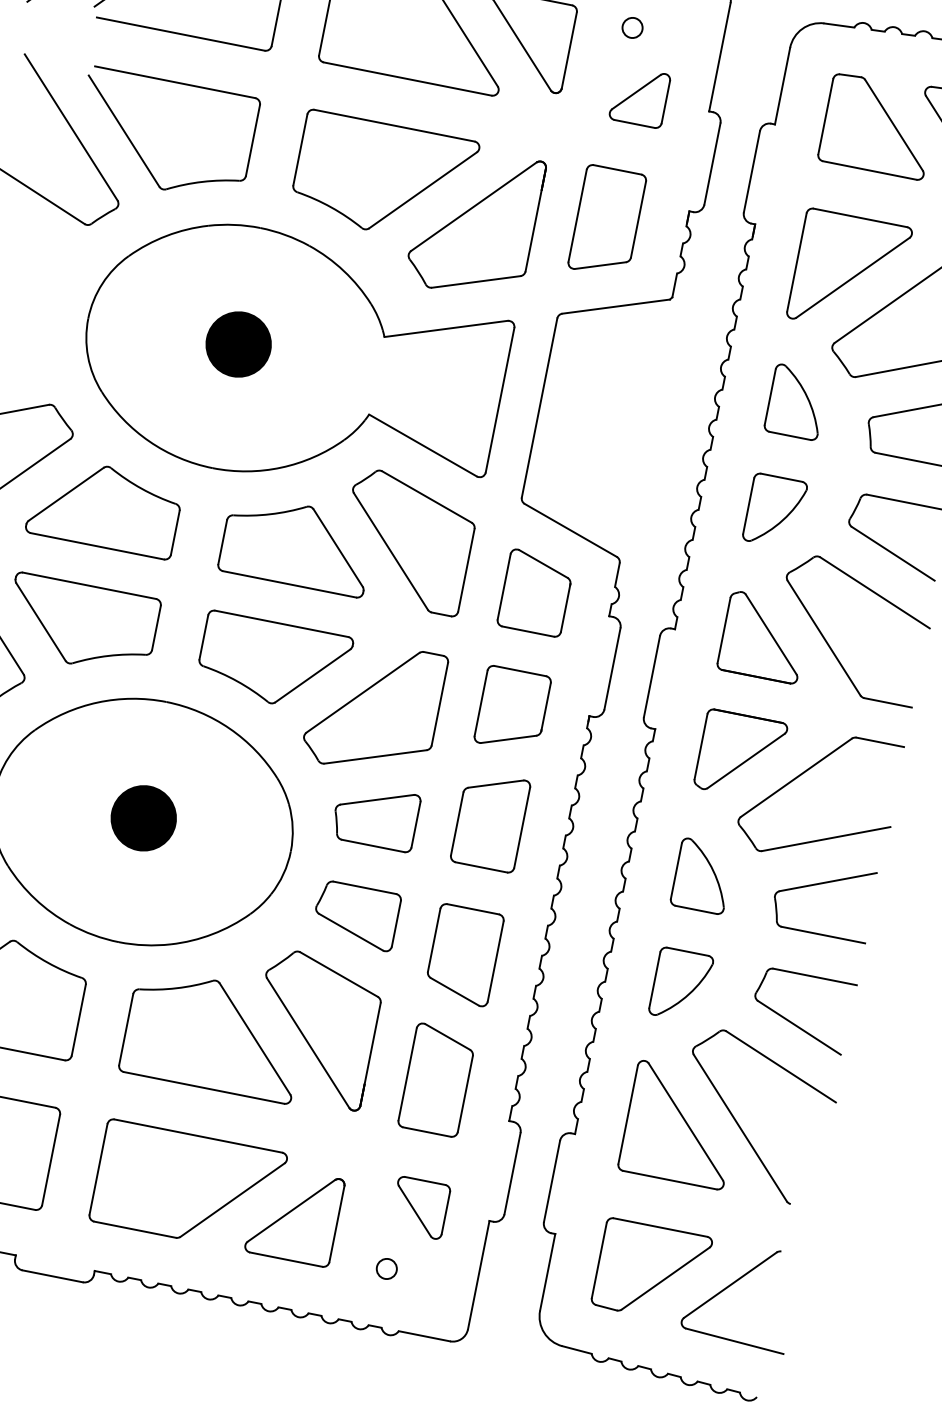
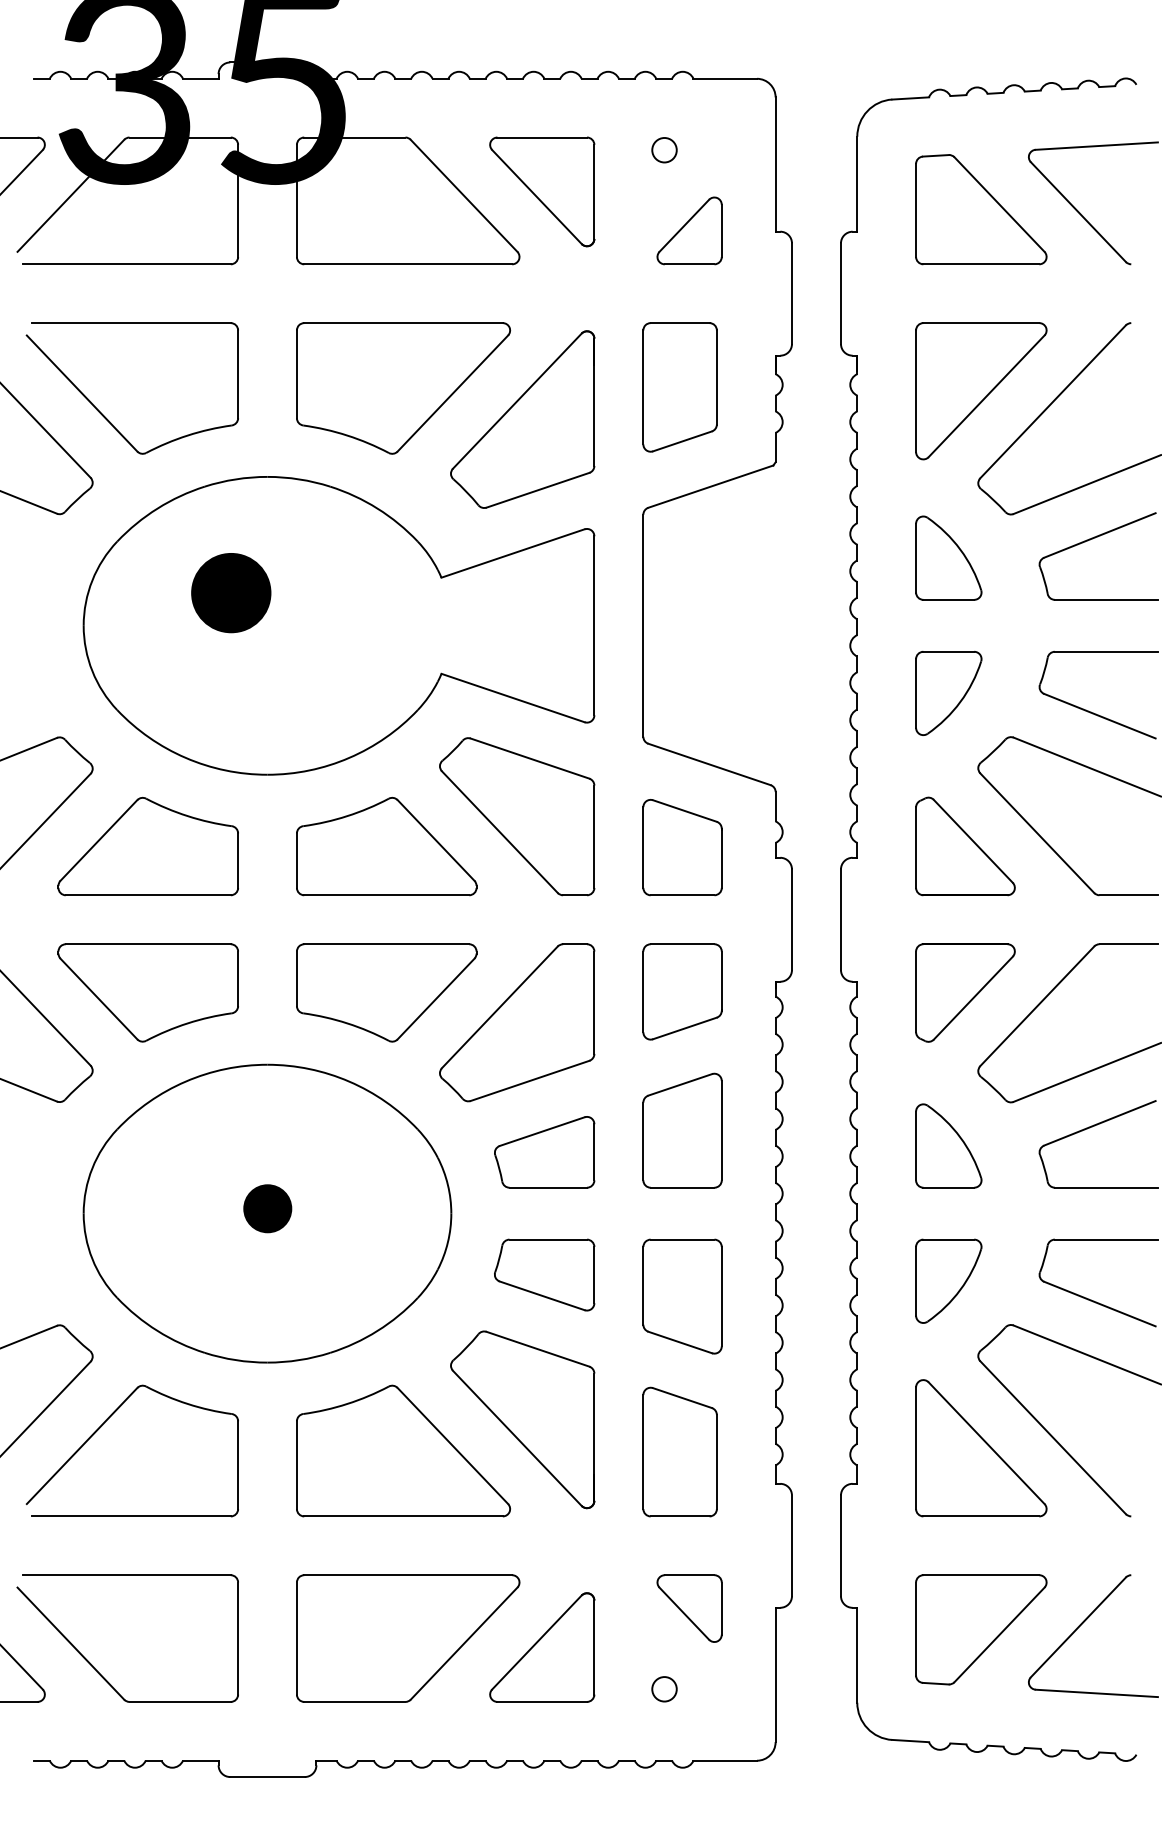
part: (238, 344) -> (231, 593), moved
part: (143, 817) -> (267, 1208), size x0.6

